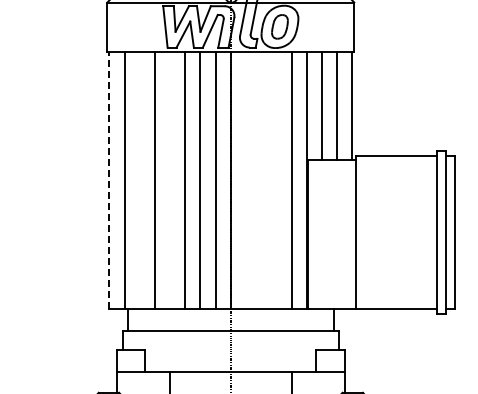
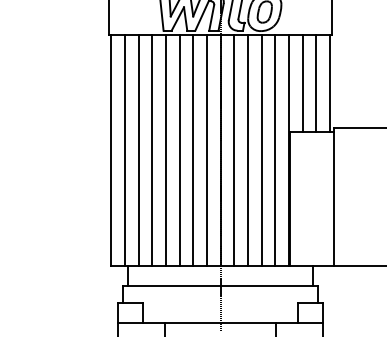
line: (109, 180) -> (111, 150), dashed -> solid
line: (139, 180) -> (138, 150), added
line: (170, 180) -> (166, 150), added
line: (246, 180) -> (234, 150), added
line: (261, 180) -> (248, 150), added
line: (276, 180) -> (261, 150), added

